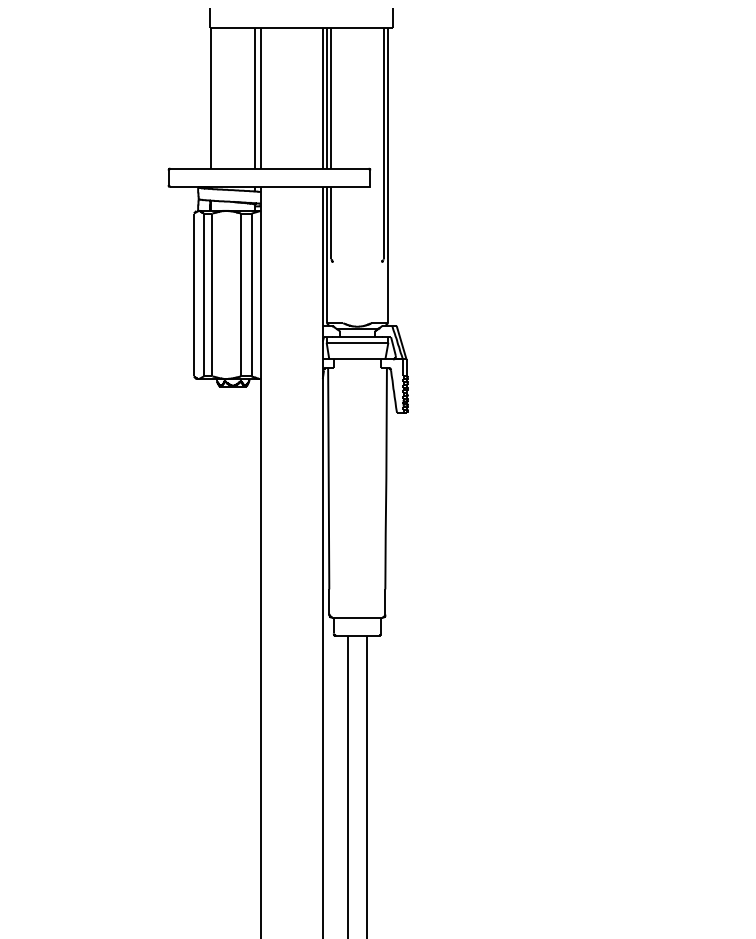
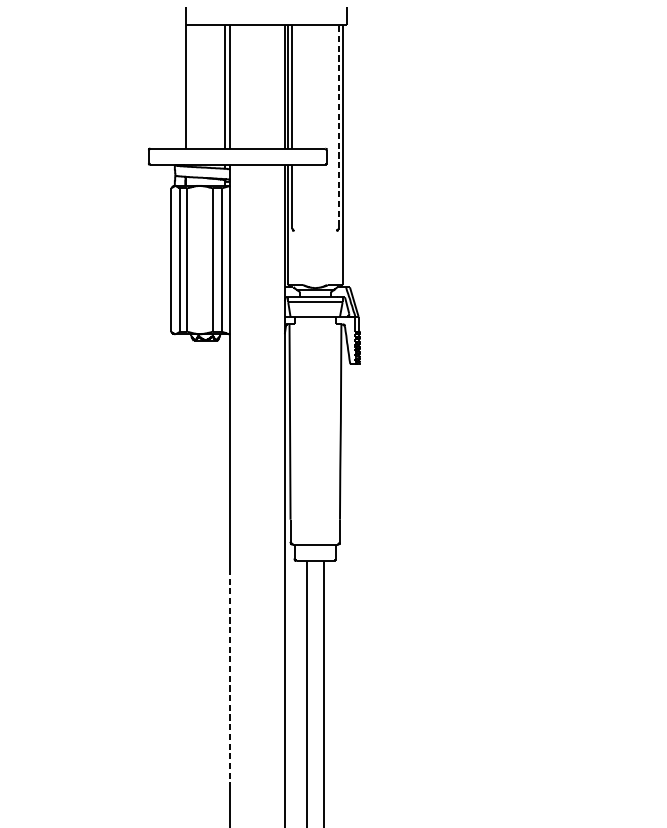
line: (383, 142) -> (338, 125), solid -> dashed
line: (261, 766) -> (230, 675), solid -> dashed

